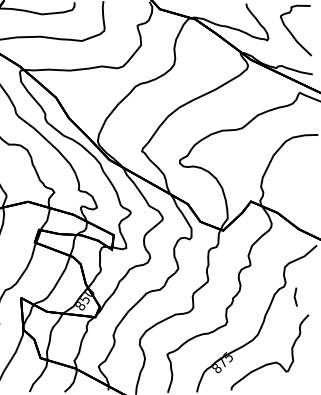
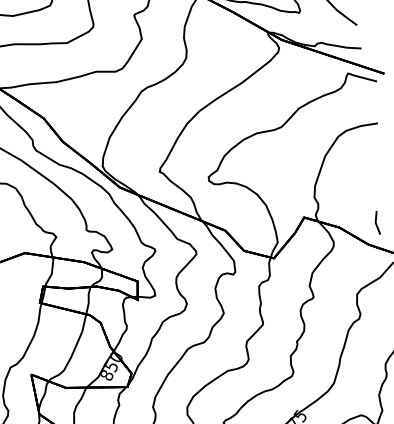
line: (295, 296) -> (376, 222), moved

